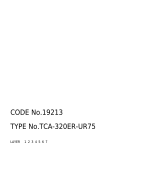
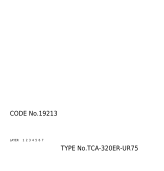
text: (52, 125) -> (99, 147), moved

